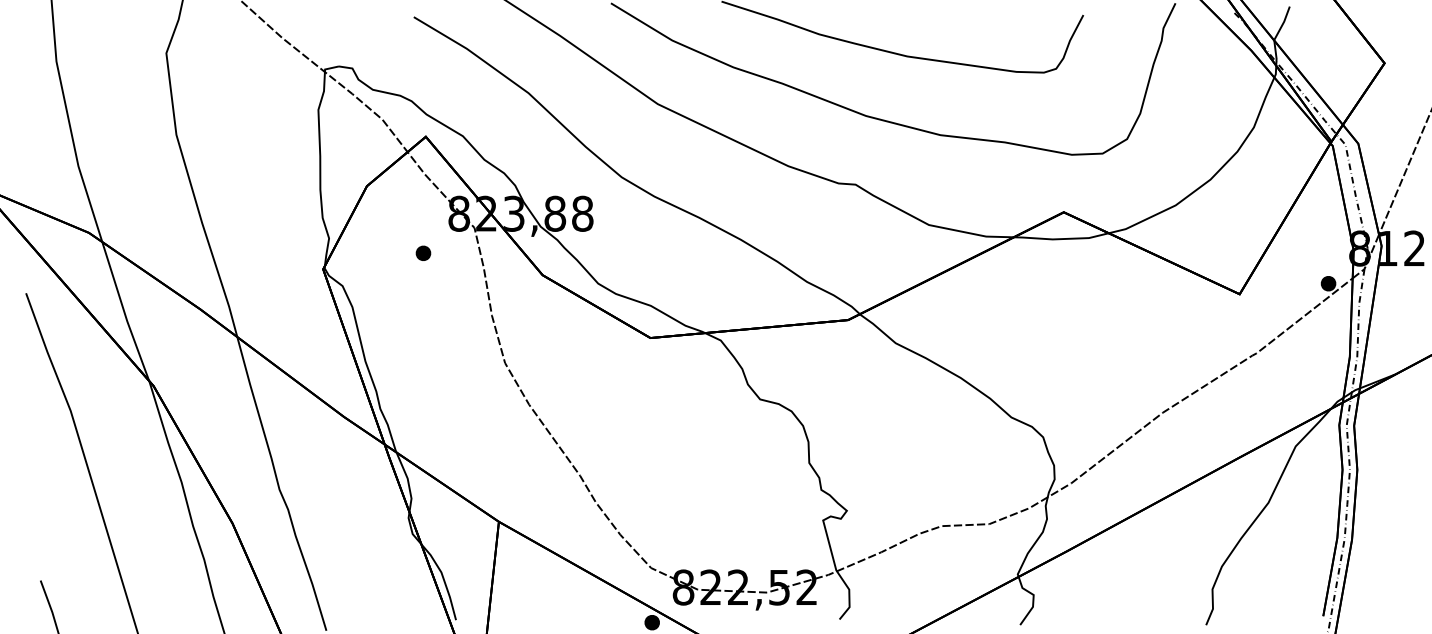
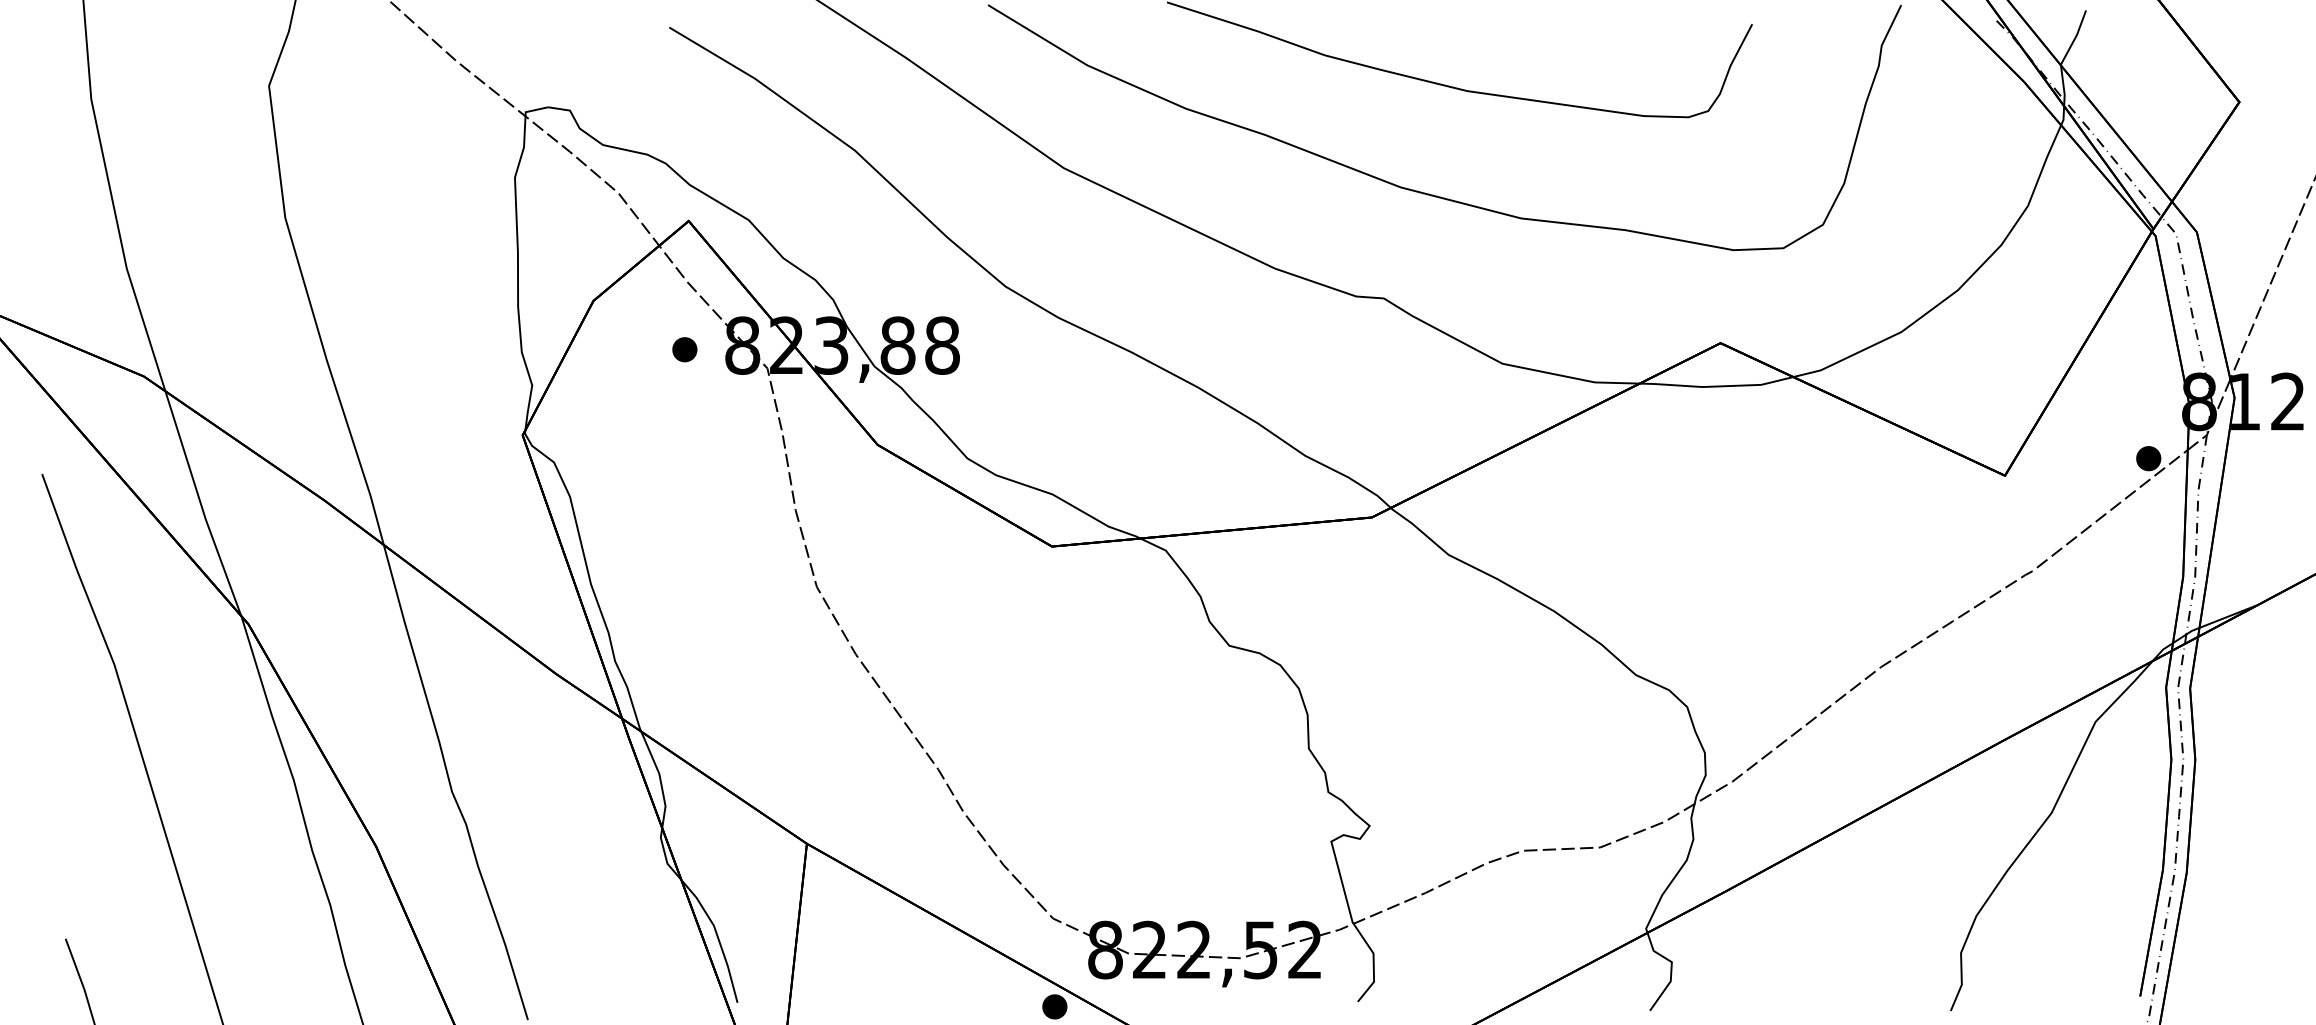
part: (423, 252) -> (684, 348), moved

